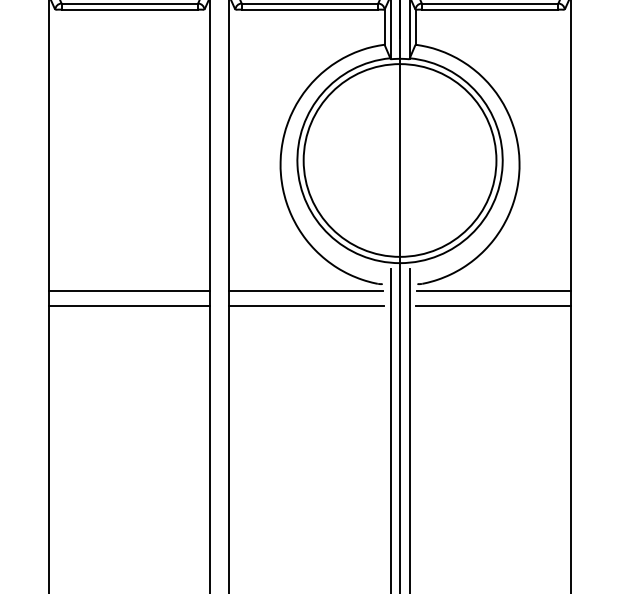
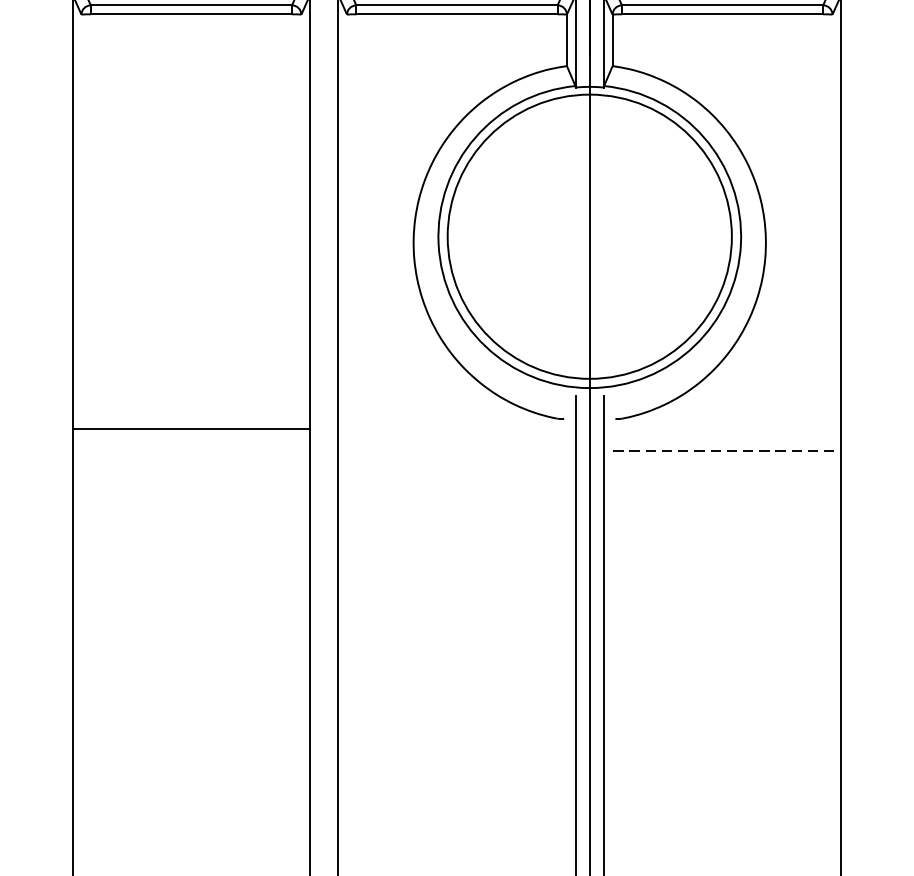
line: (306, 290) -> (451, 428), removed
line: (493, 290) -> (727, 428), removed
line: (129, 305) -> (190, 450), removed
line: (306, 305) -> (451, 450), removed
line: (493, 305) -> (727, 450), solid -> dashed

